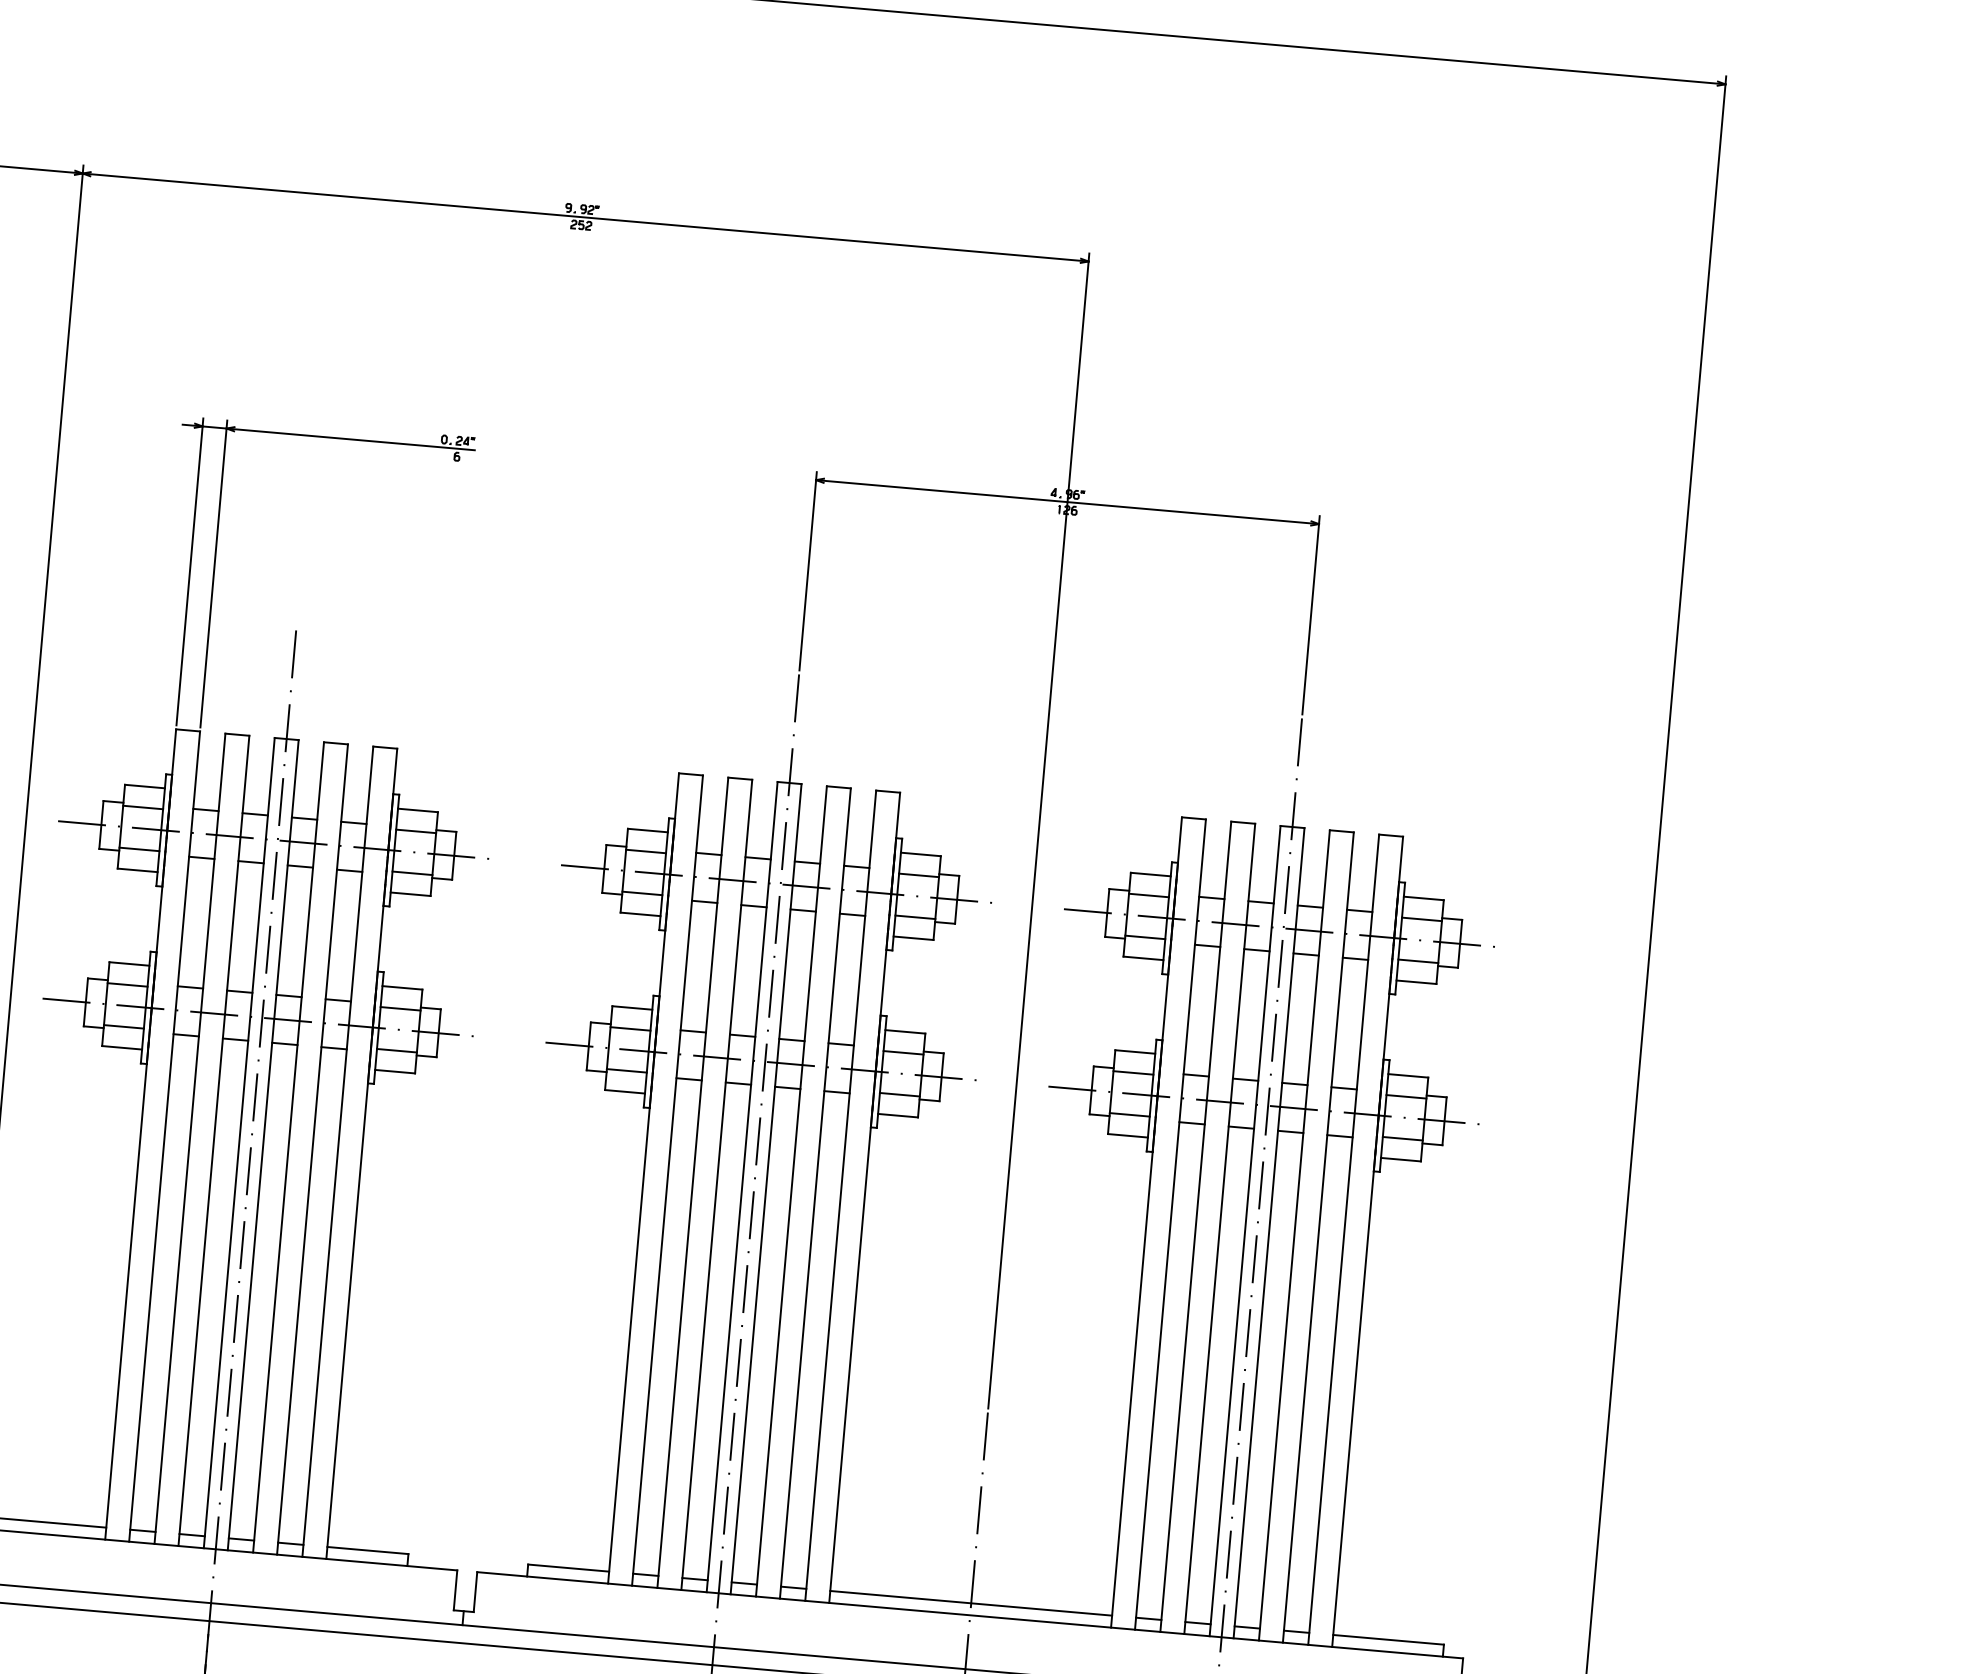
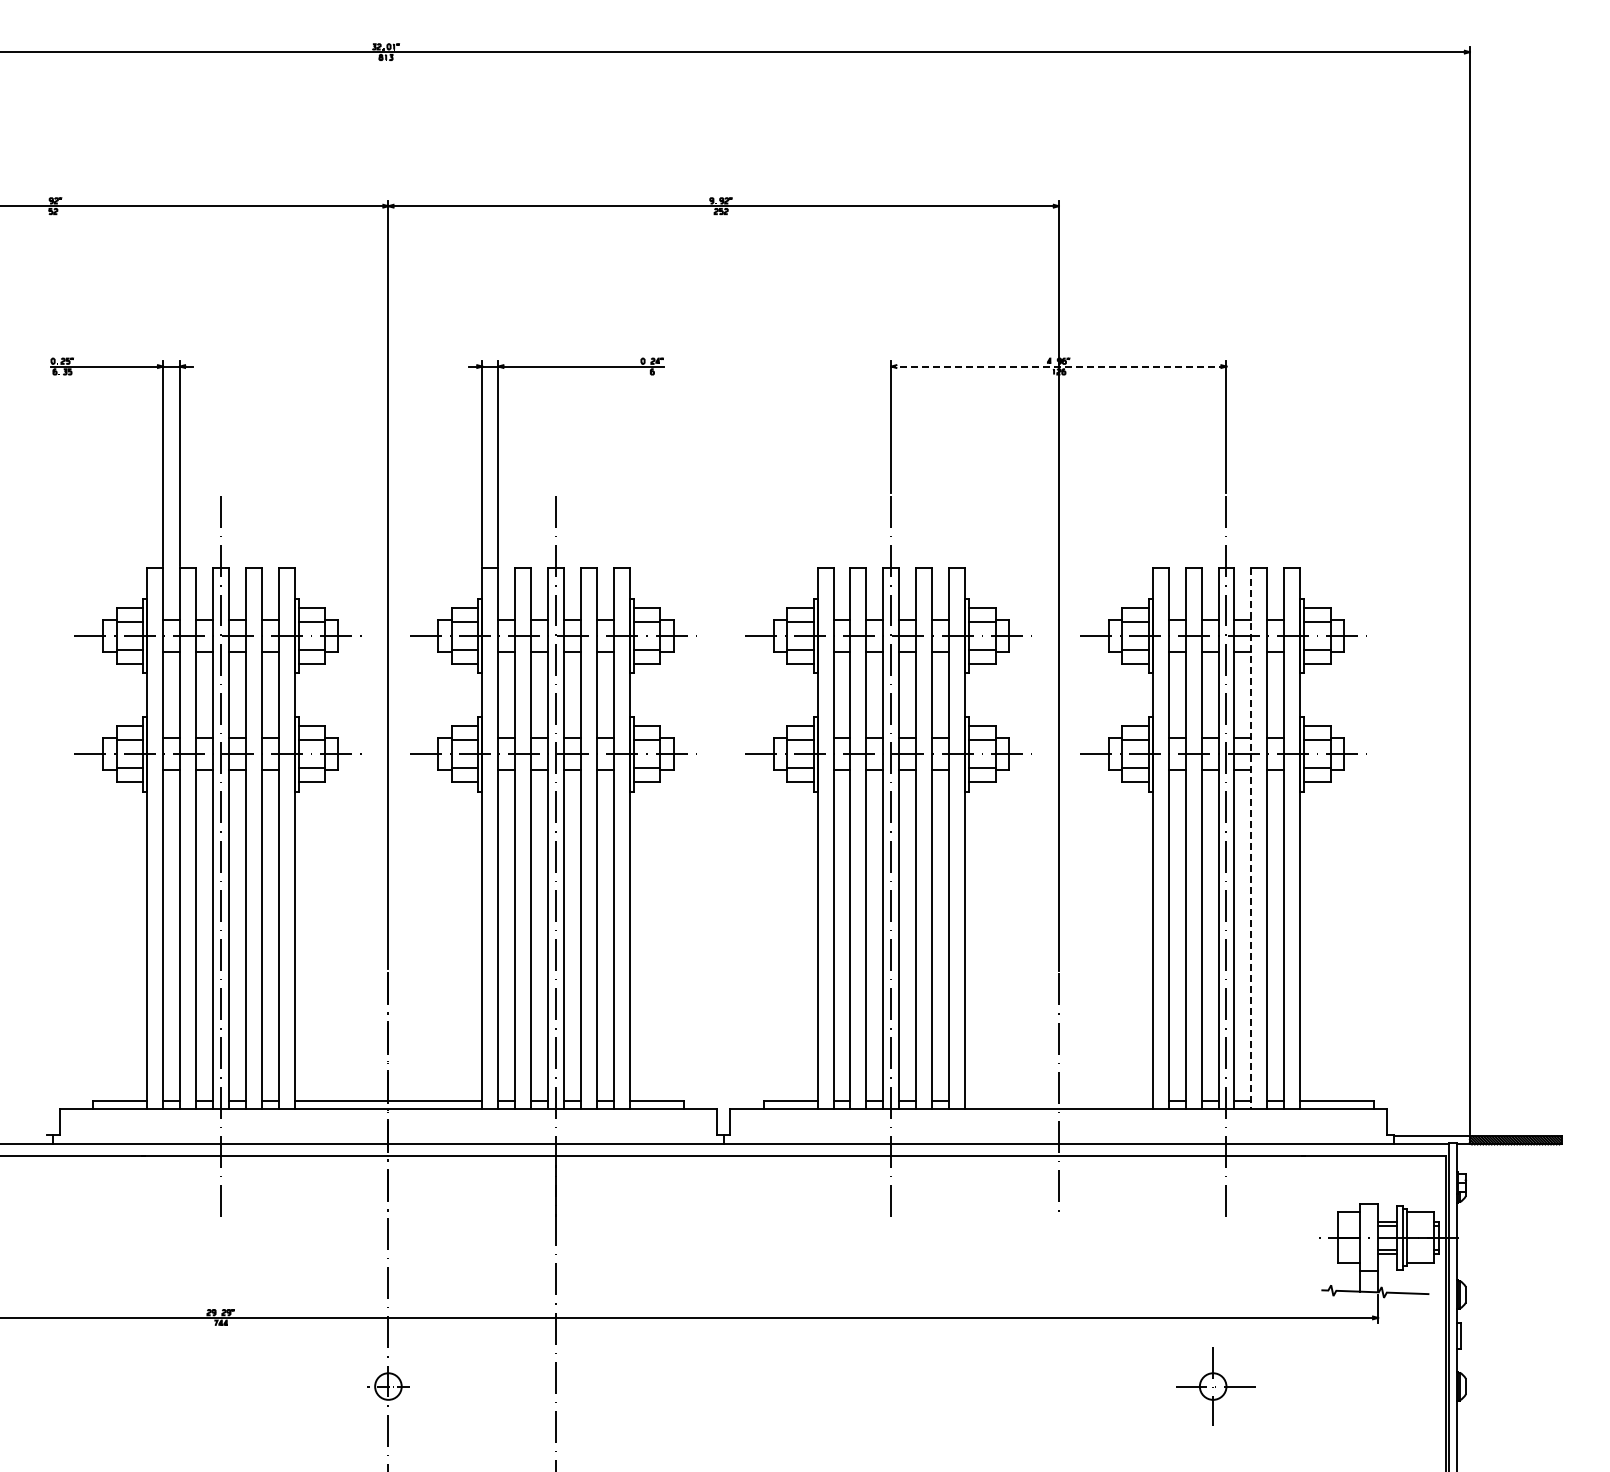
line: (1067, 501) -> (1058, 366), solid -> dashed
line: (1294, 1236) -> (1251, 839), solid -> dashed
line: (970, 1603) -> (1058, 1100), removed

